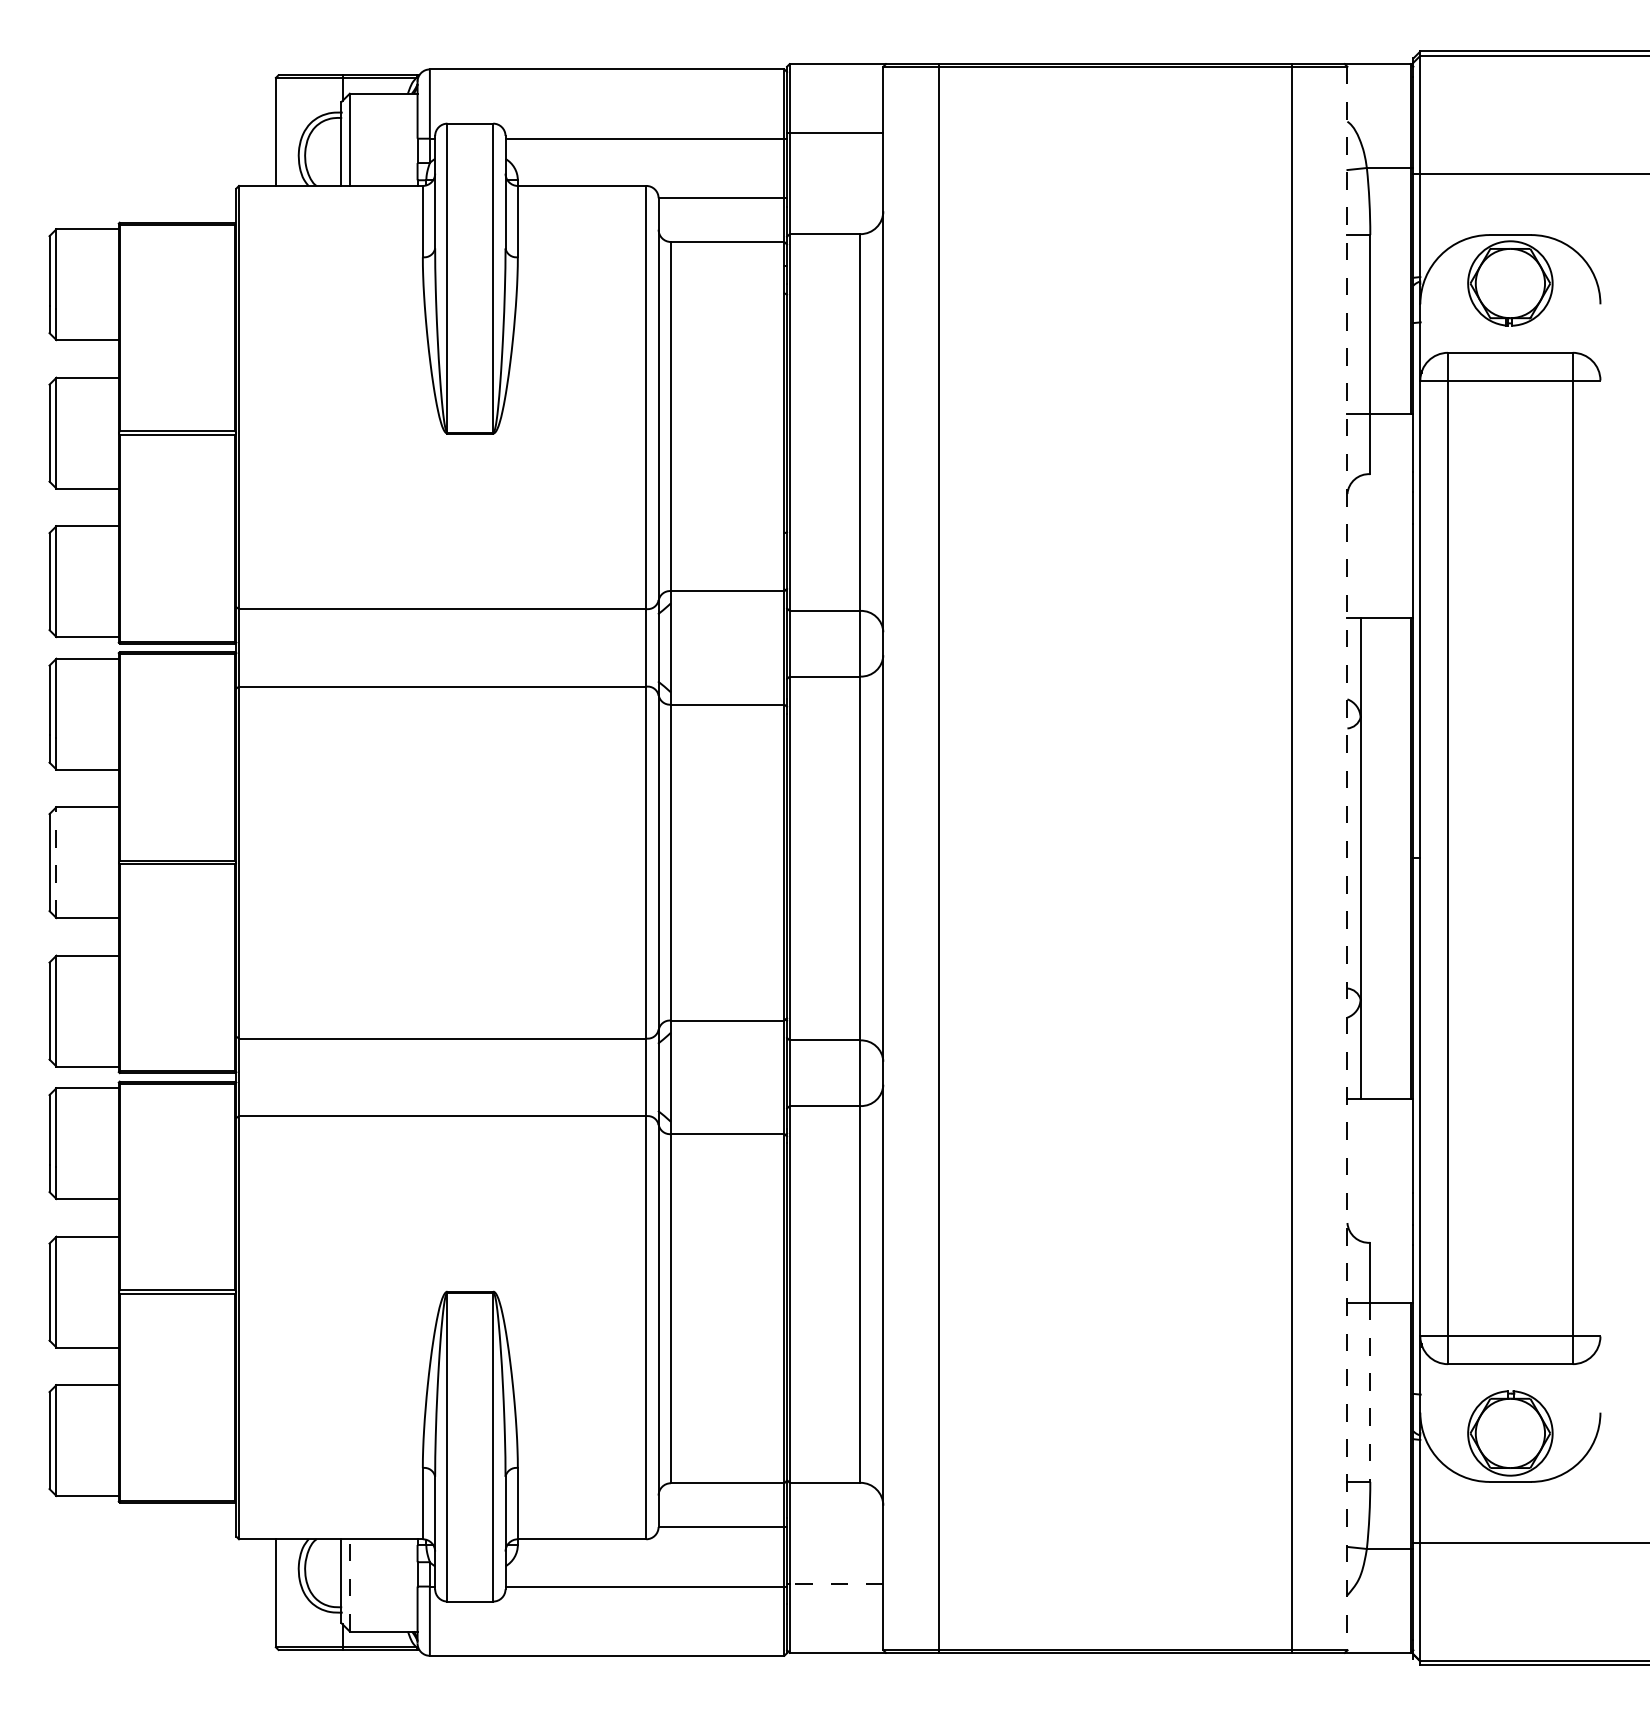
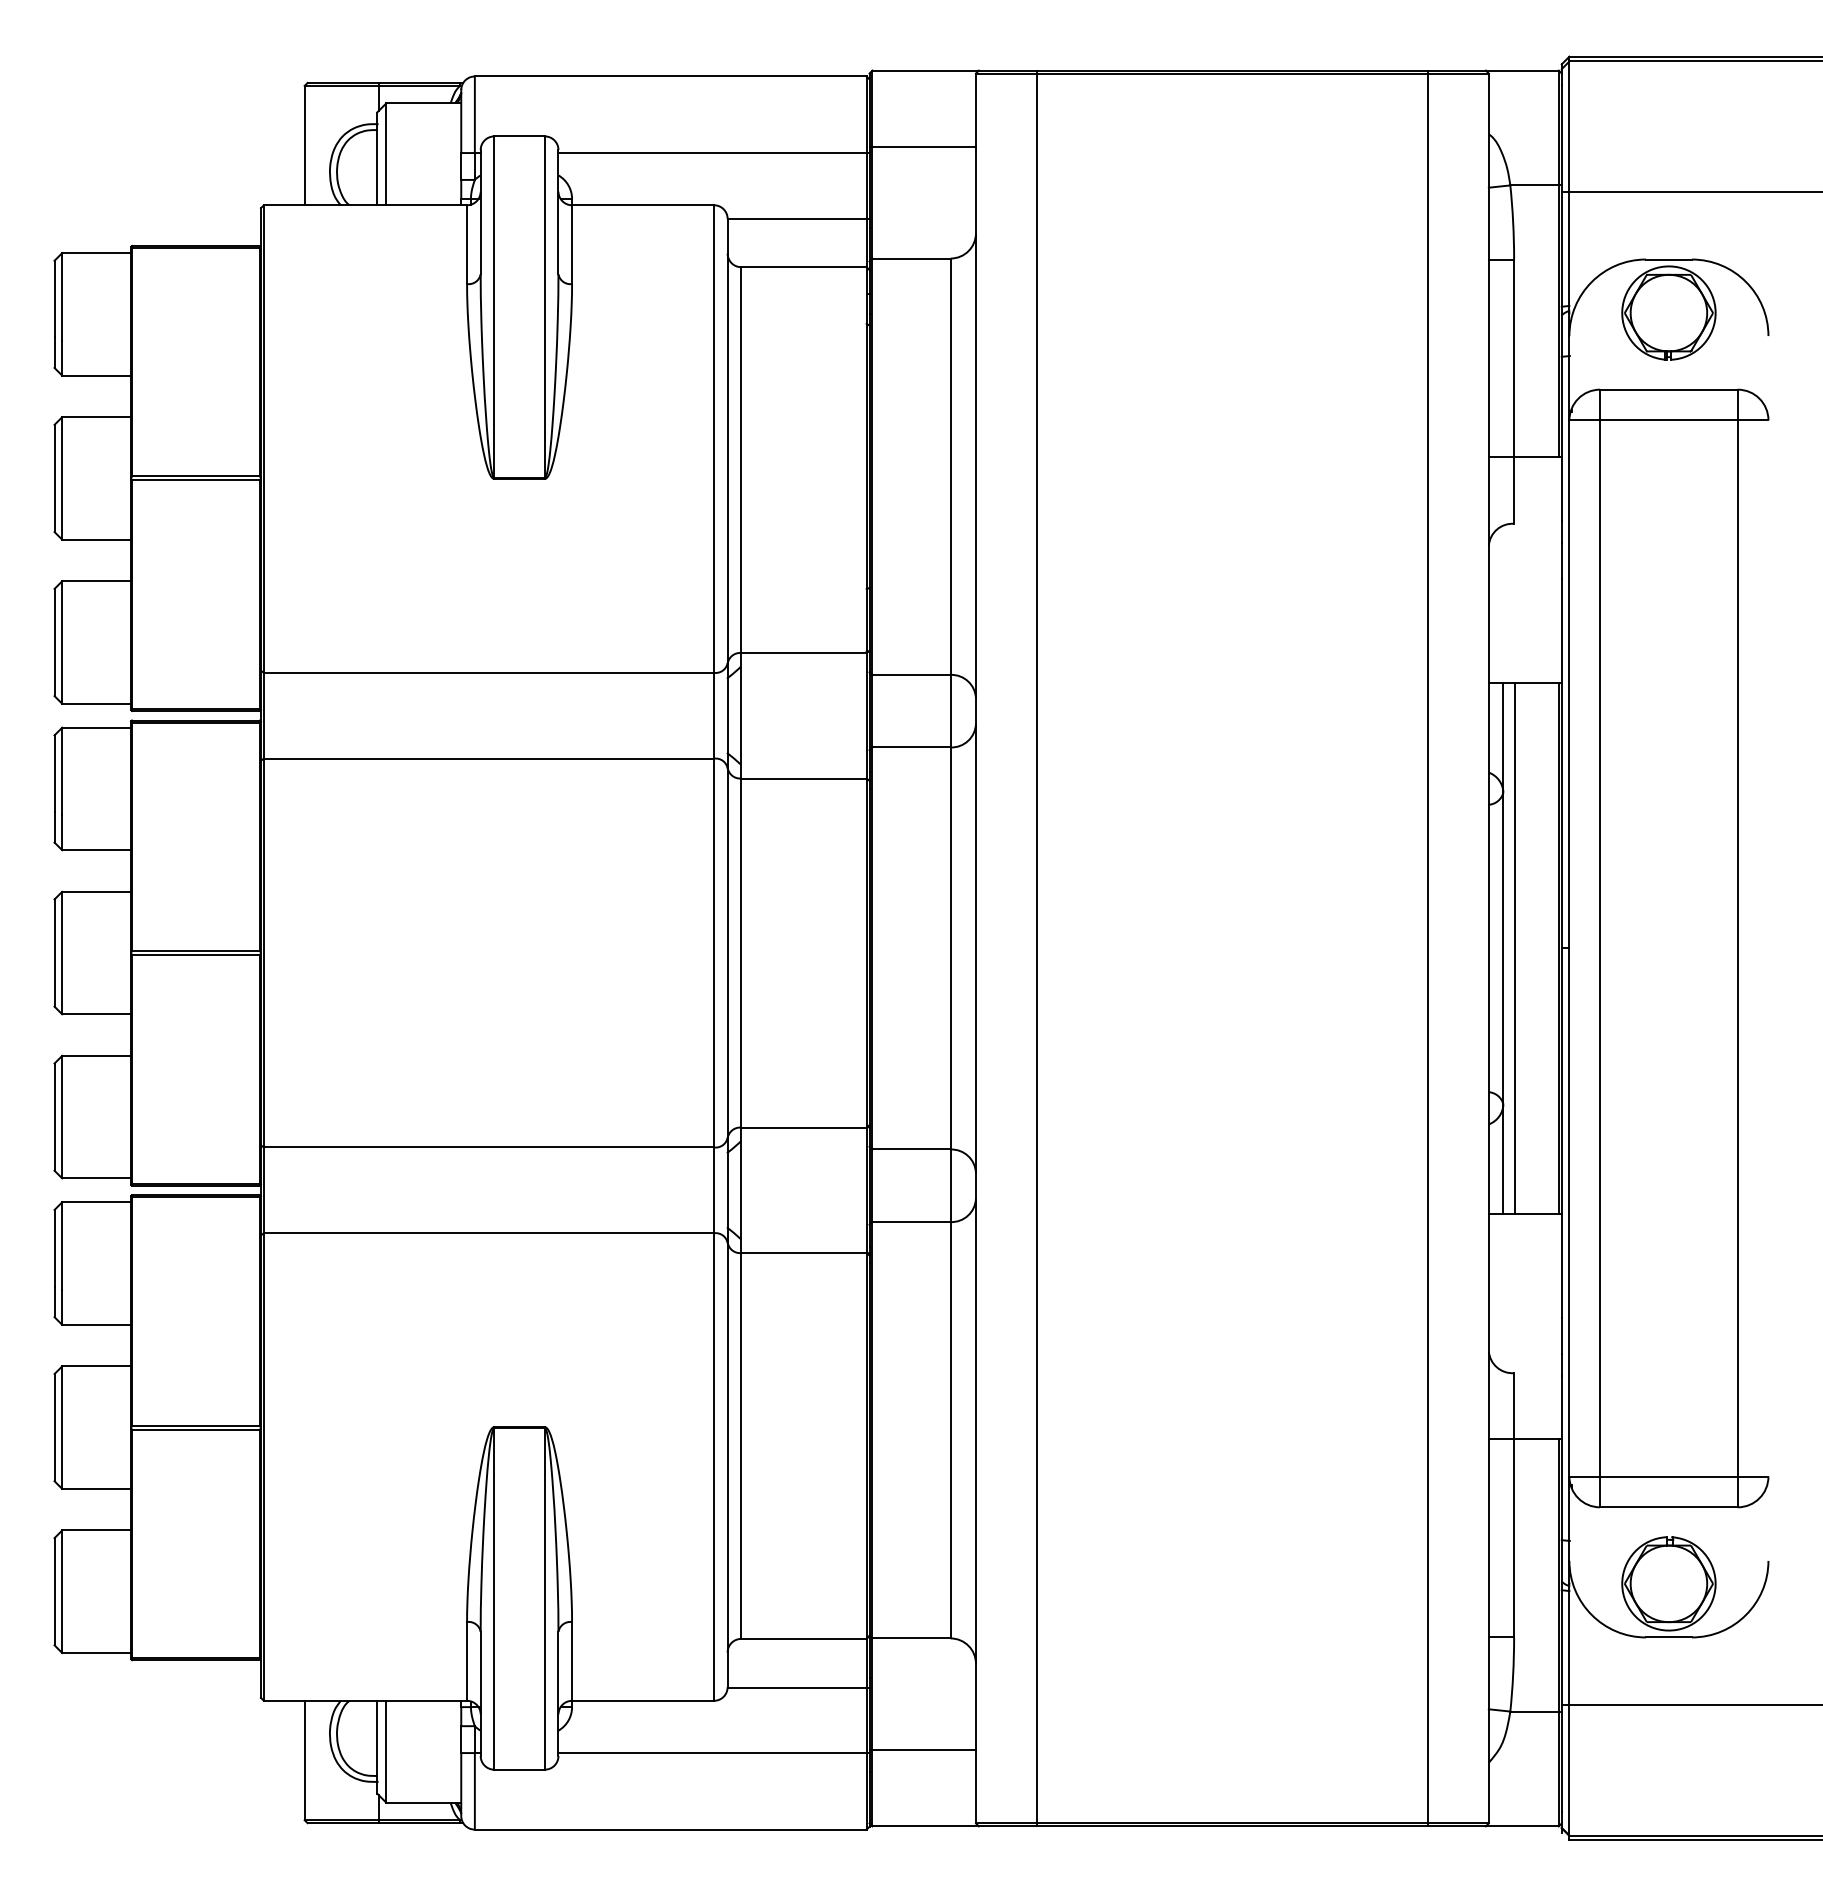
line: (1347, 858) -> (1488, 948), dashed -> solid
line: (1371, 858) -> (1515, 948), added
line: (56, 862) -> (62, 952), dashed -> solid
line: (1370, 1392) -> (1514, 1538), dashed -> solid
line: (836, 1583) -> (924, 1749), dashed -> solid
line: (349, 1584) -> (386, 1750), dashed -> solid

